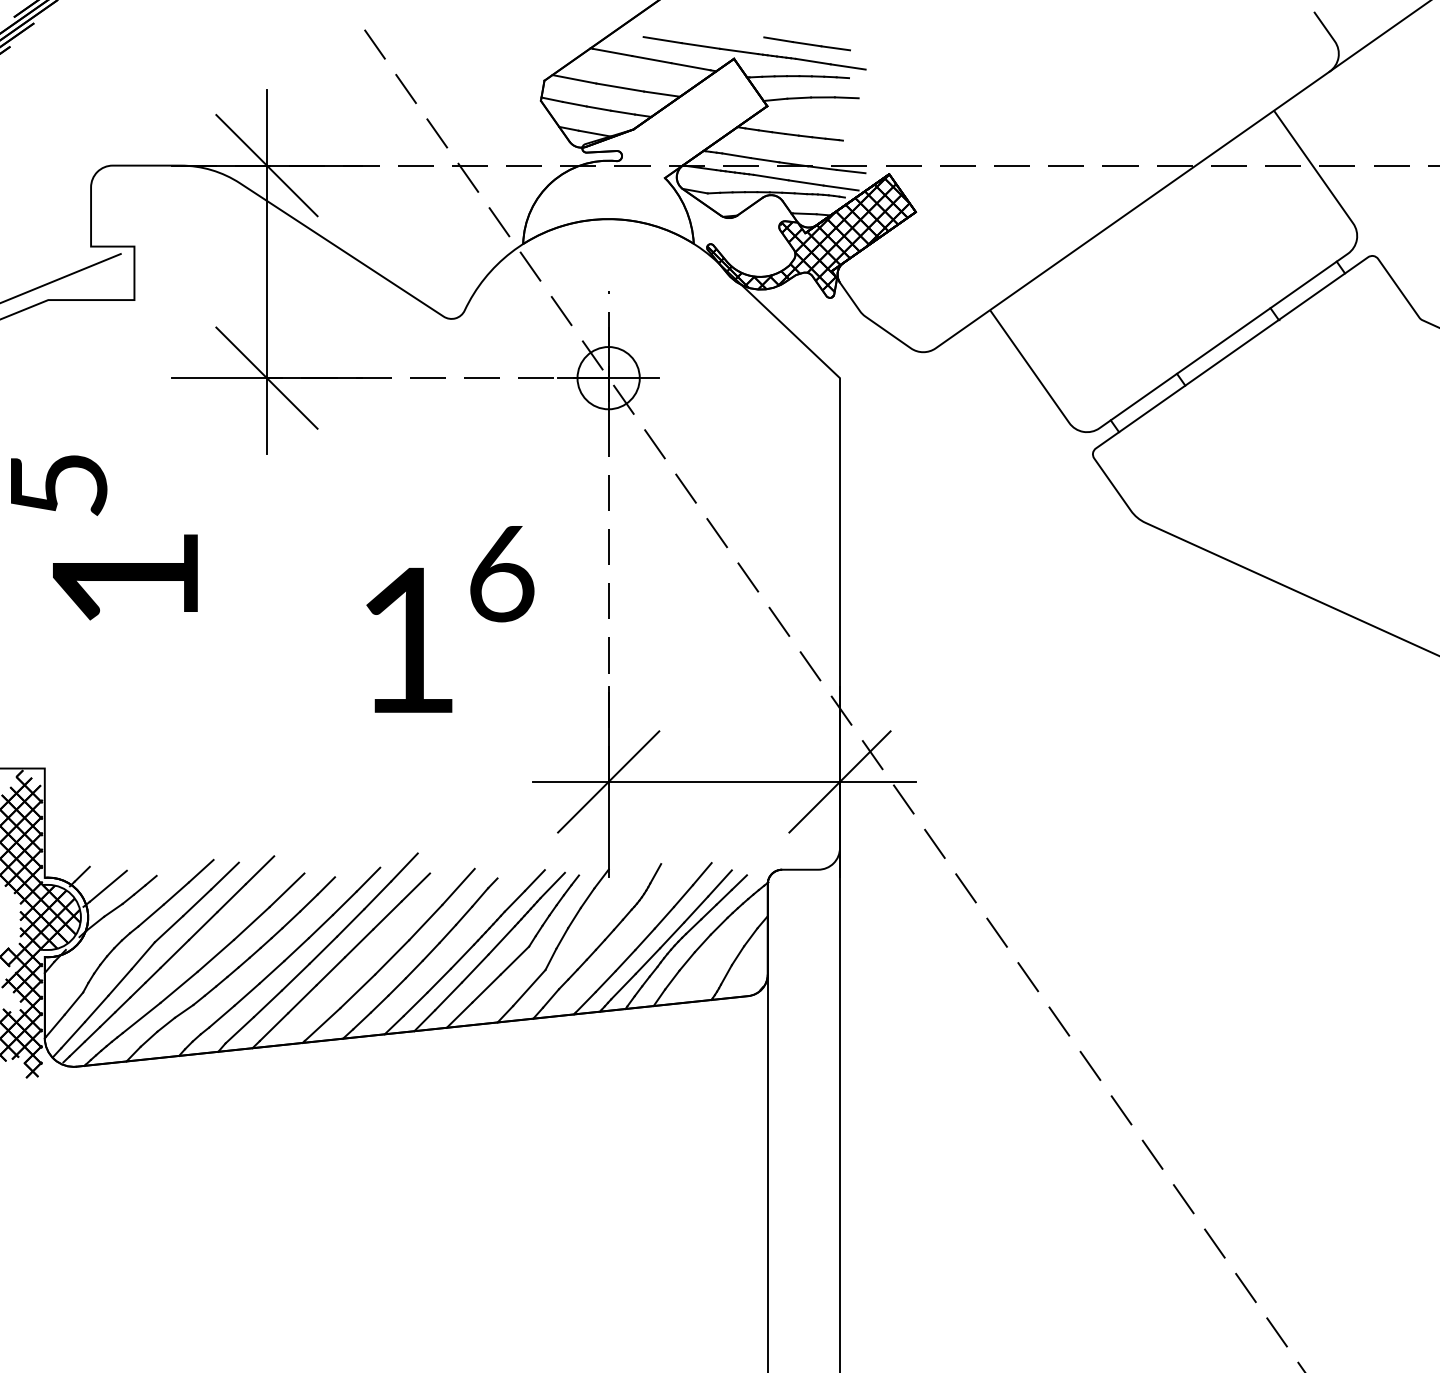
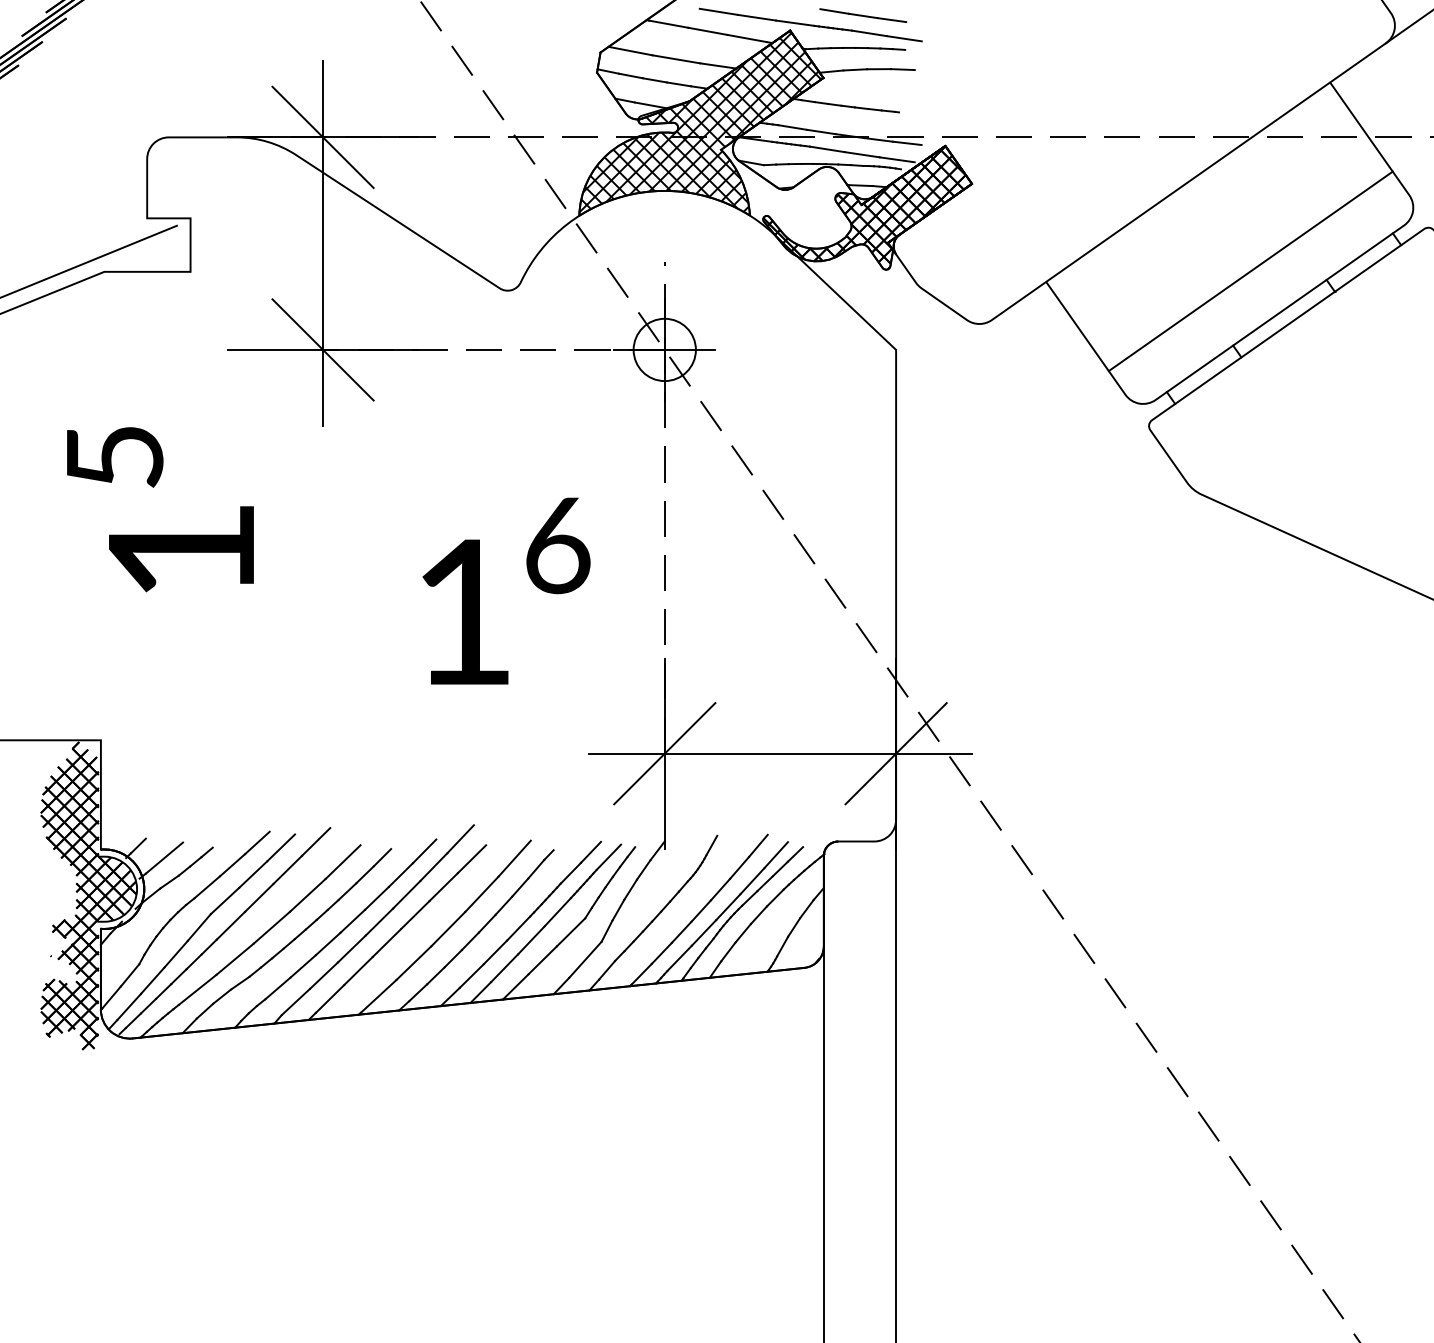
hatch: (644, 151) -> (700, 123), added
line: (1194, 299) -> (1250, 271), added

